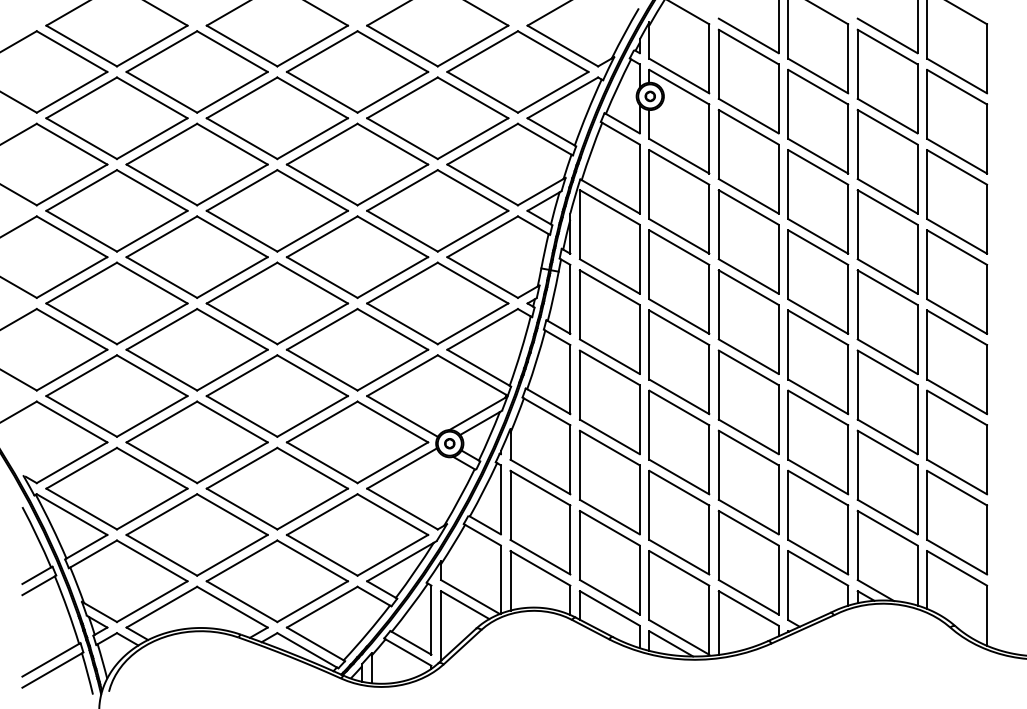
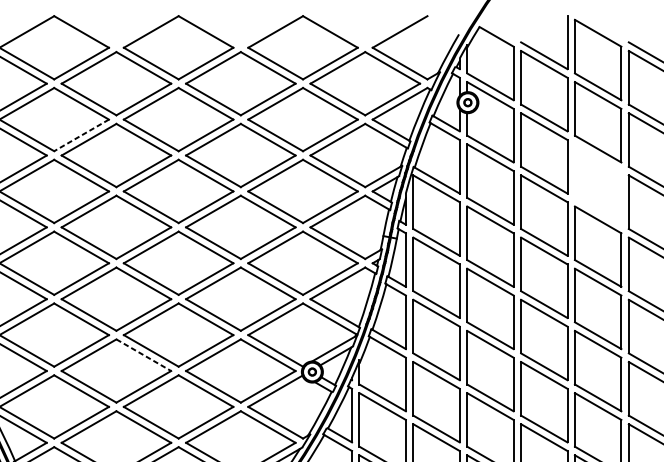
line: (152, 138) -> (81, 135), solid -> dashed
part: (818, 201) -> (598, 184), removed
line: (232, 422) -> (143, 355), solid -> dashed

